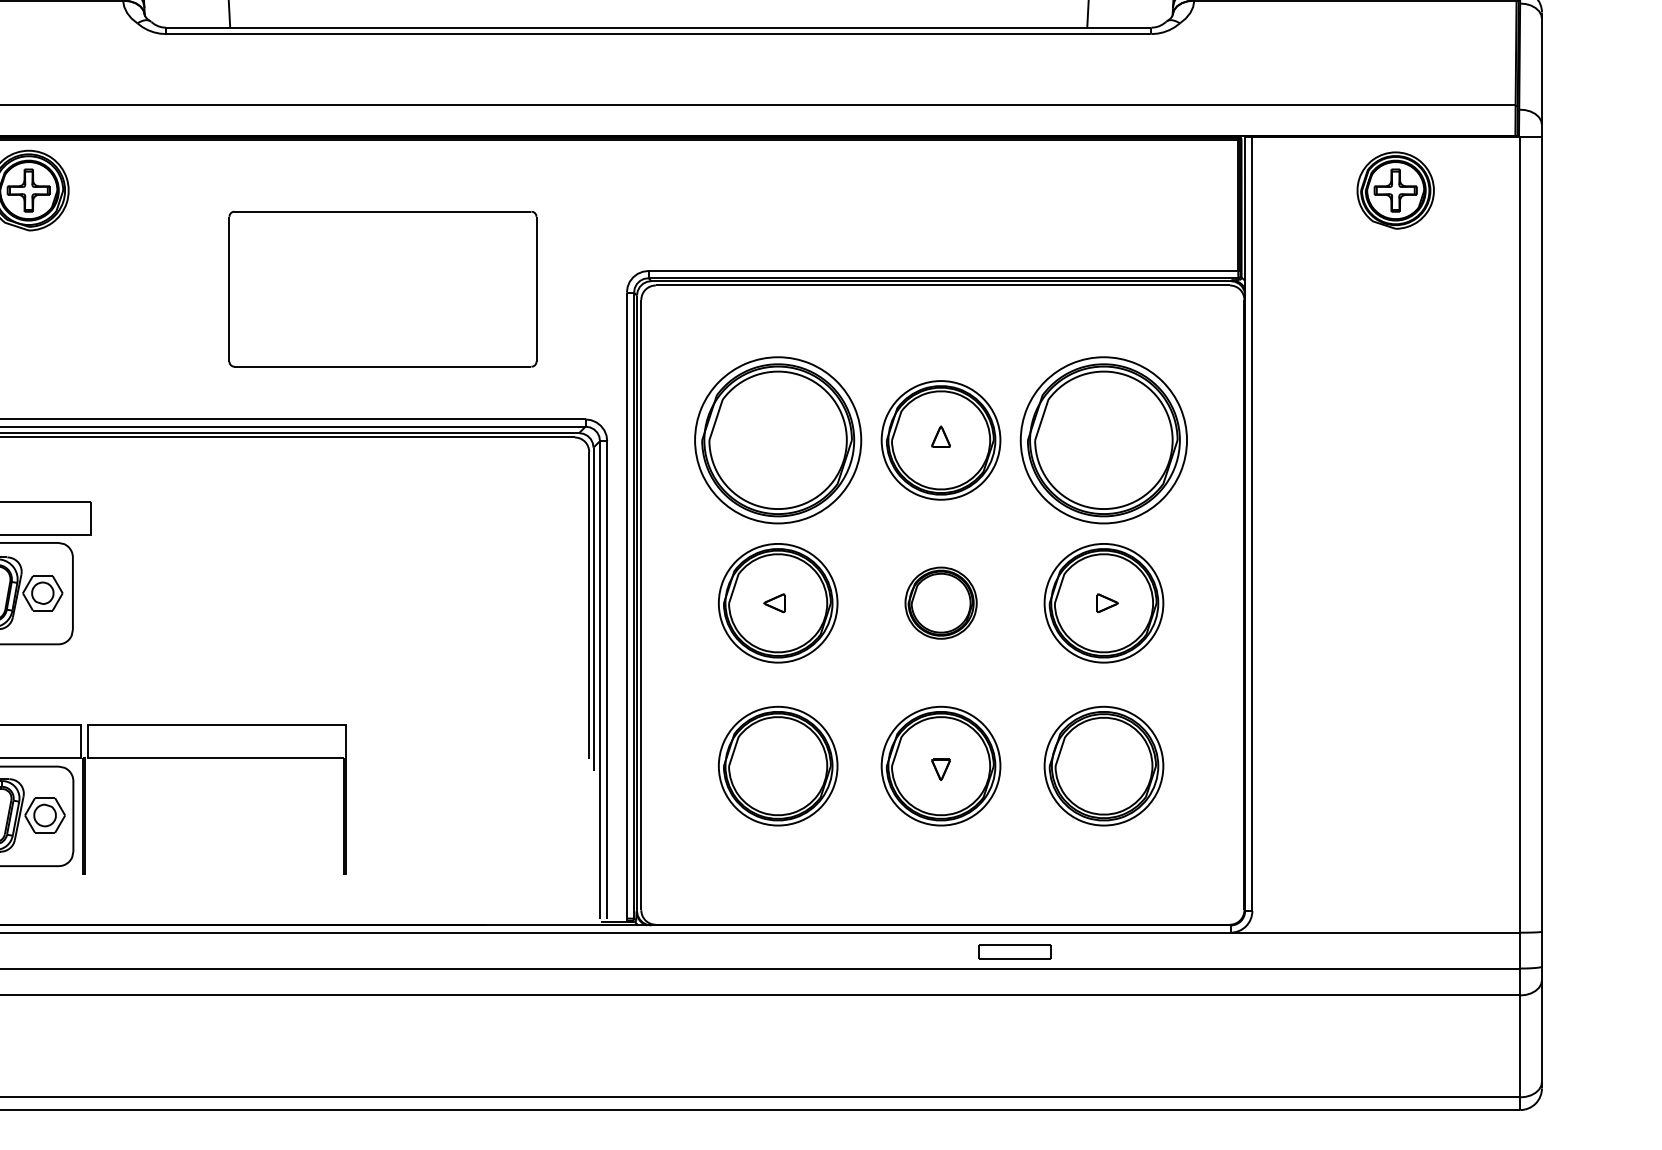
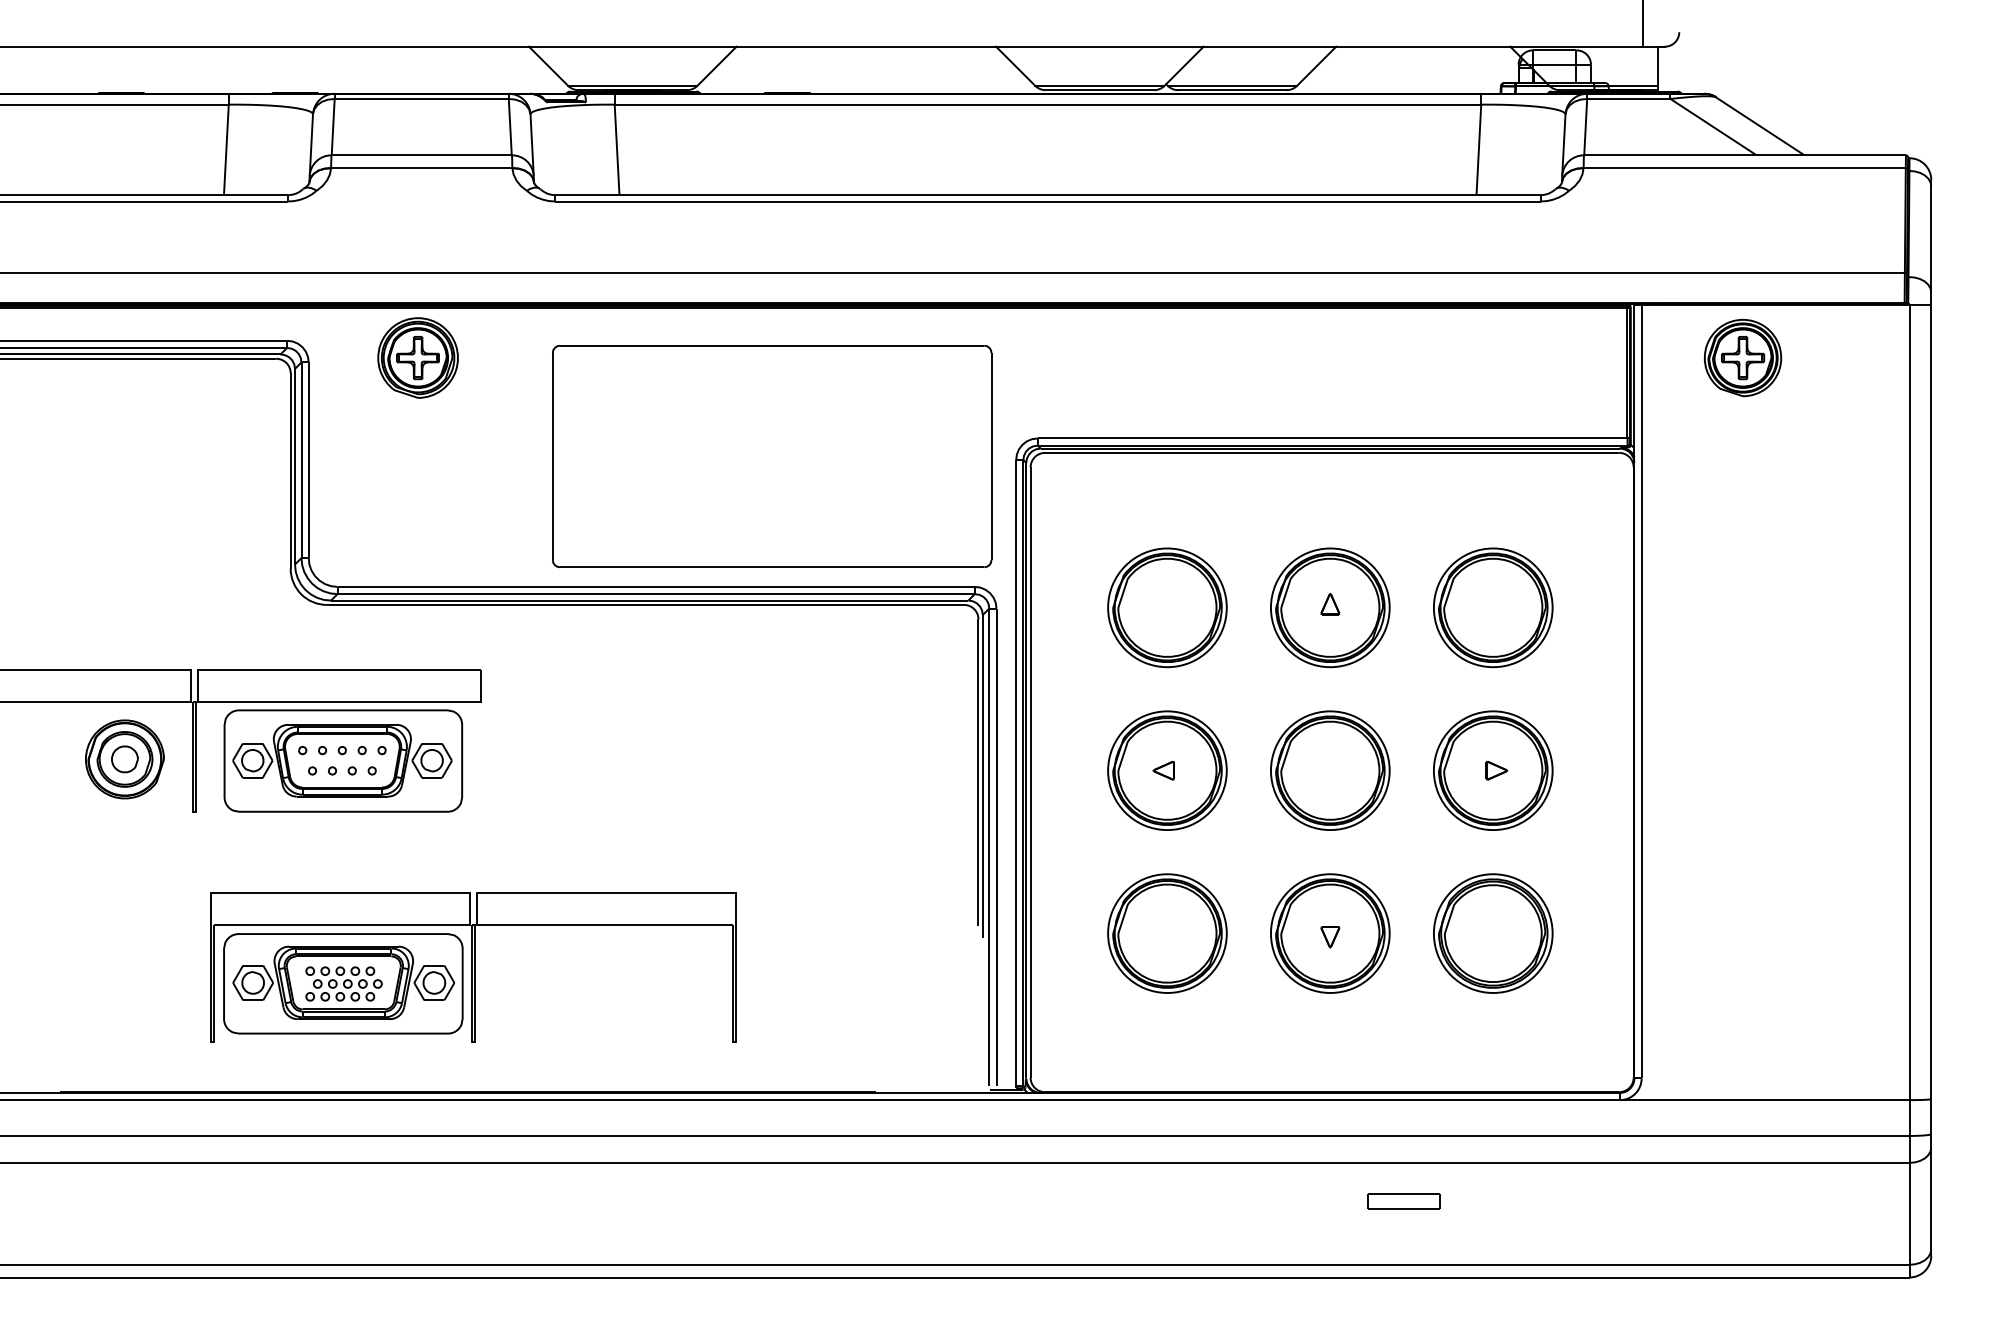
part: (1396, 191) -> (1743, 358), moved
part: (383, 289) -> (772, 456), size x1.43
part: (778, 440) -> (1167, 607), size x0.71
part: (1104, 440) -> (1493, 607), size x0.71
part: (941, 603) -> (1330, 770), size x1.67
part: (1014, 952) -> (1403, 1201), moved

